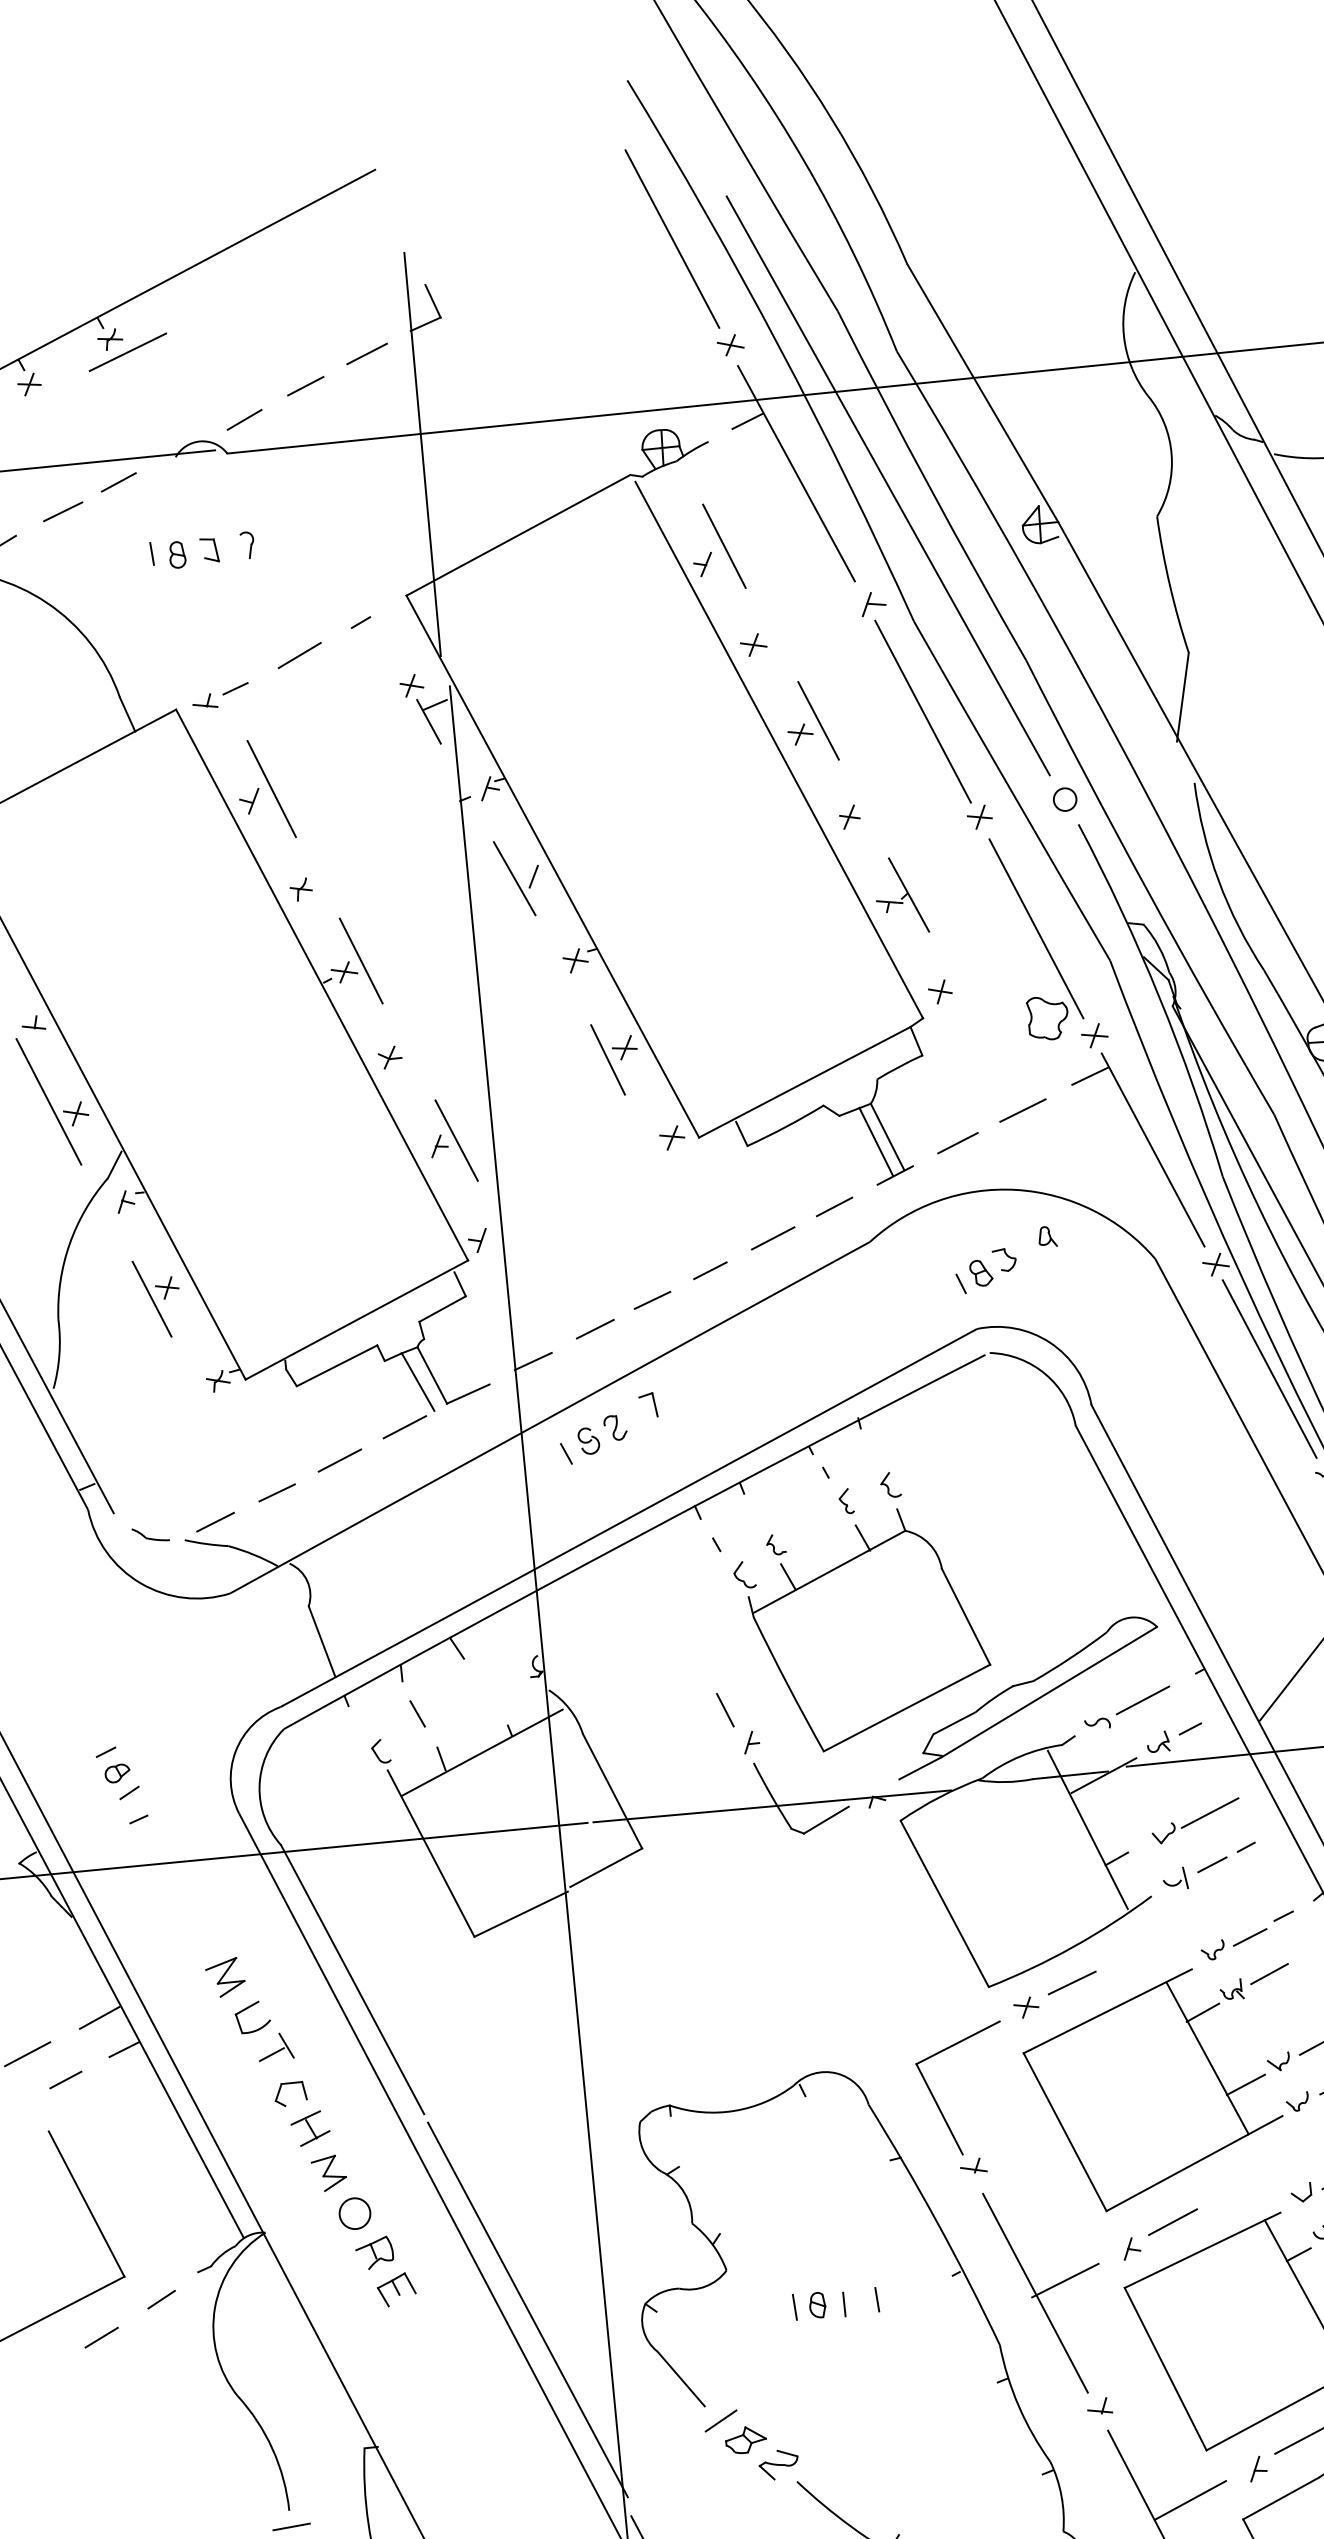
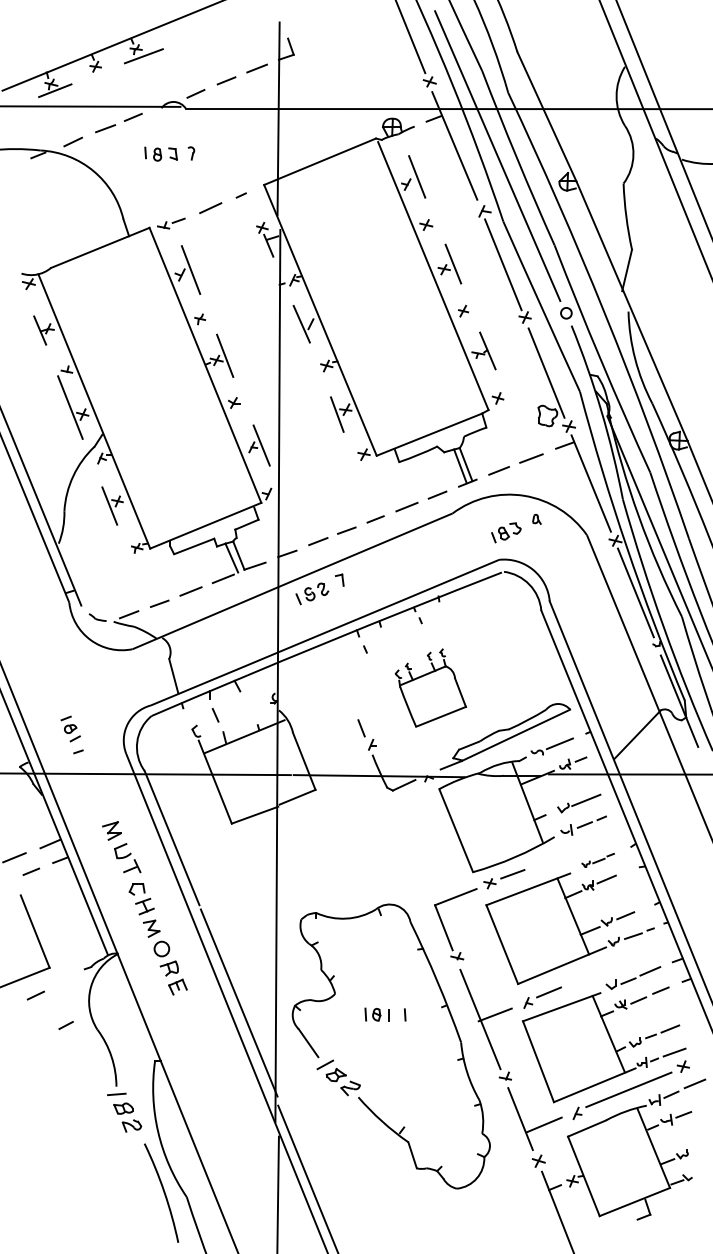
part: (860, 1610) -> (430, 687), size x0.6
part: (1246, 1936) -> (597, 860), size x0.7
line: (160, 2299) -> (65, 1025), moved

